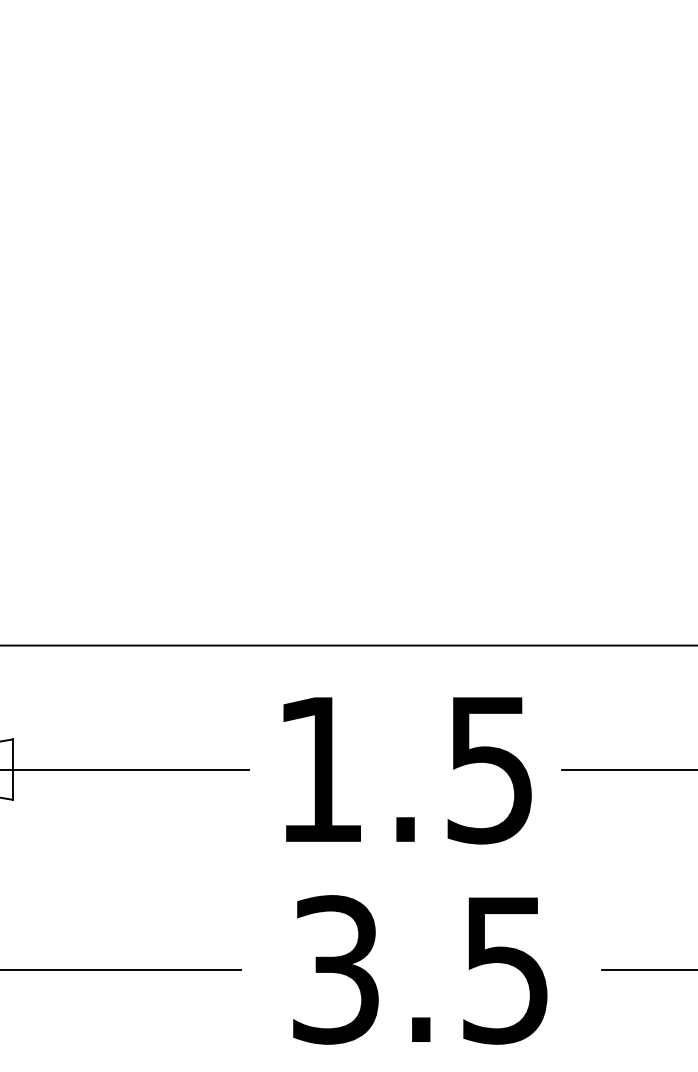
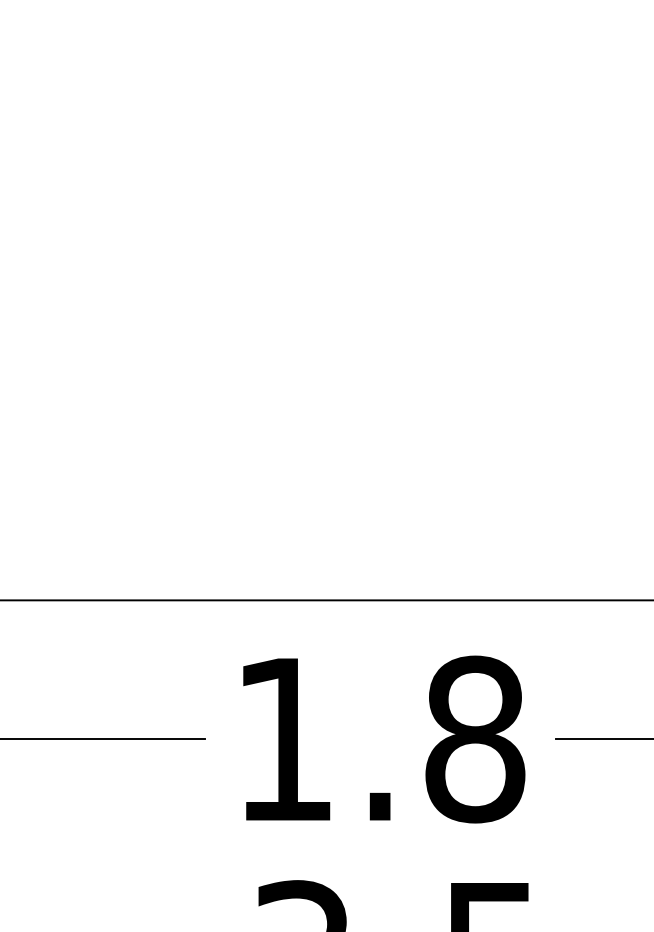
text: (490, 769) -> (475, 739), 1.5 -> 1.8

